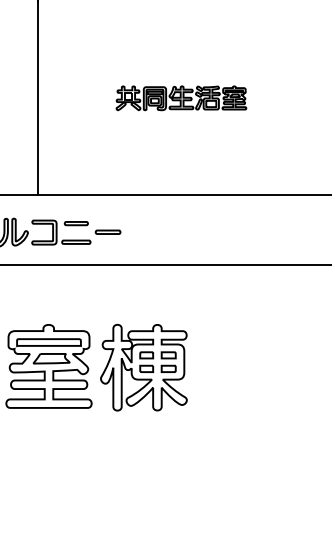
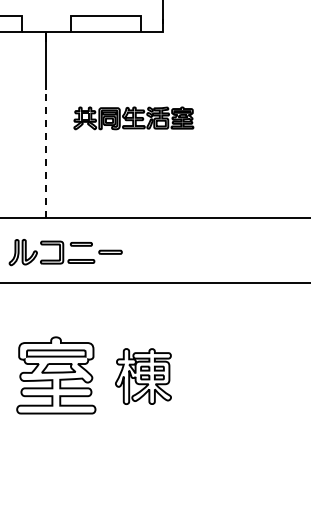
part: (181, 98) -> (133, 118), moved
line: (38, 124) -> (46, 153), solid -> dashed
part: (144, 367) -> (143, 376), size x0.7

